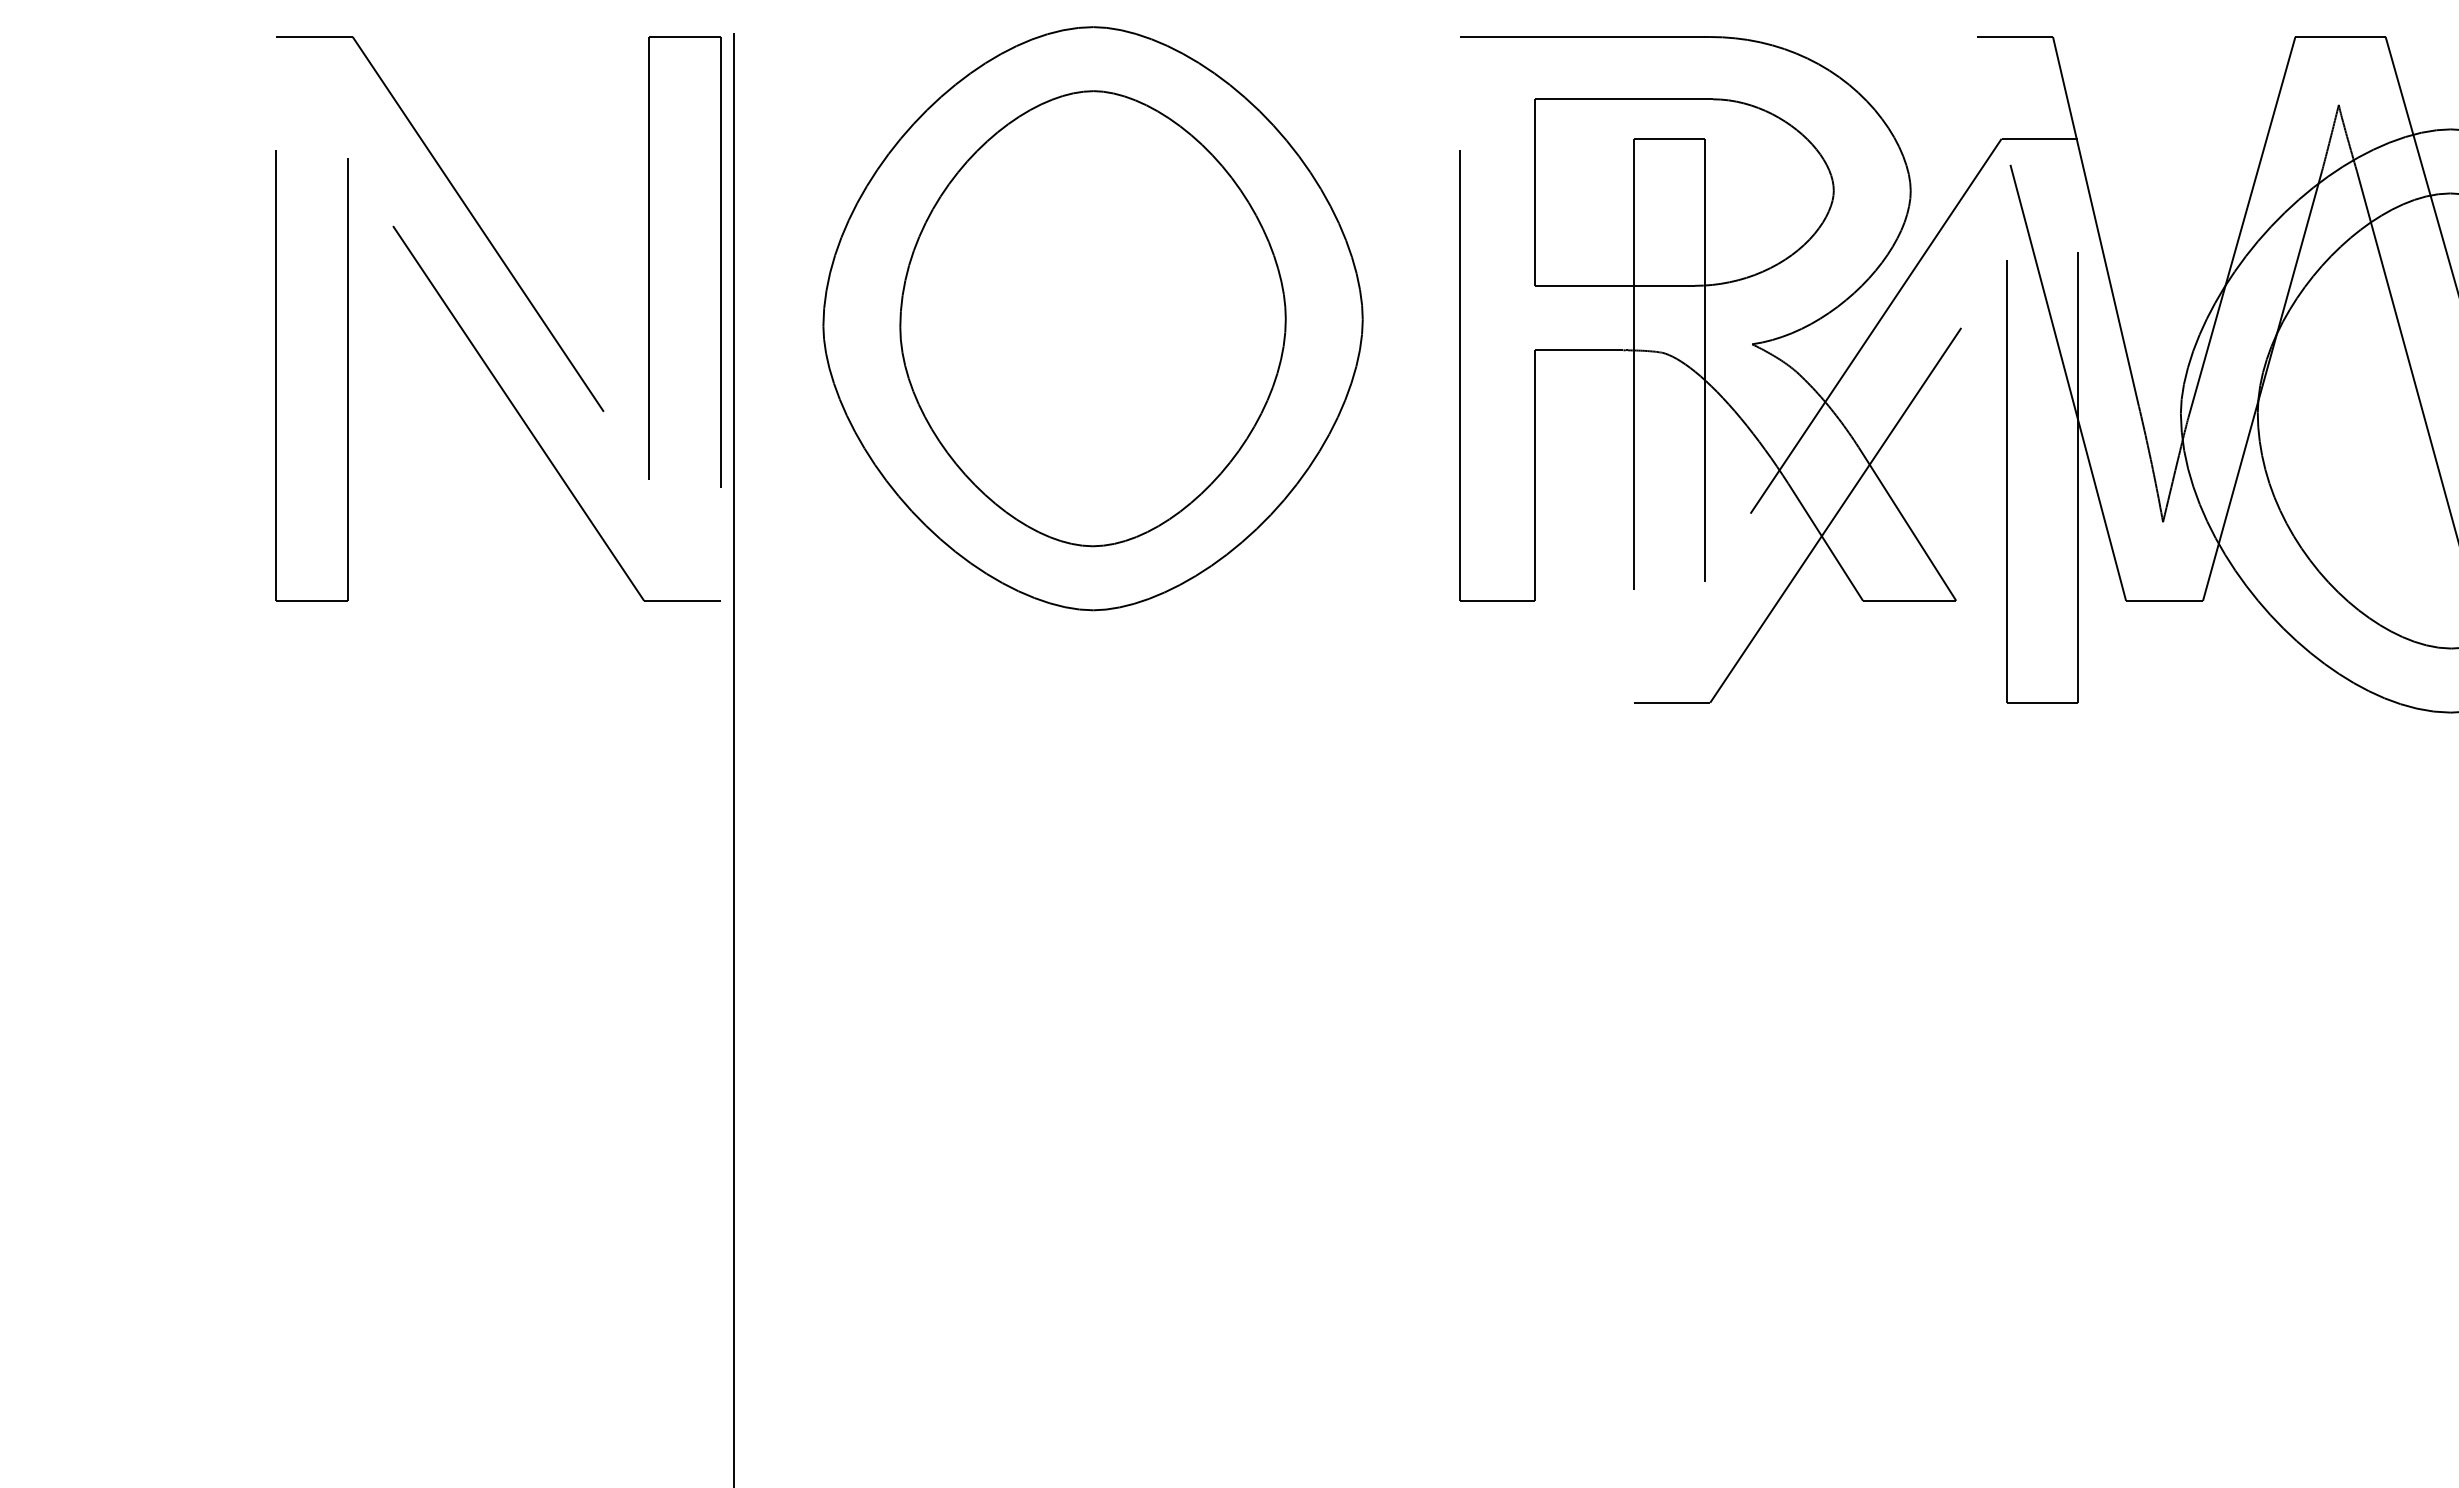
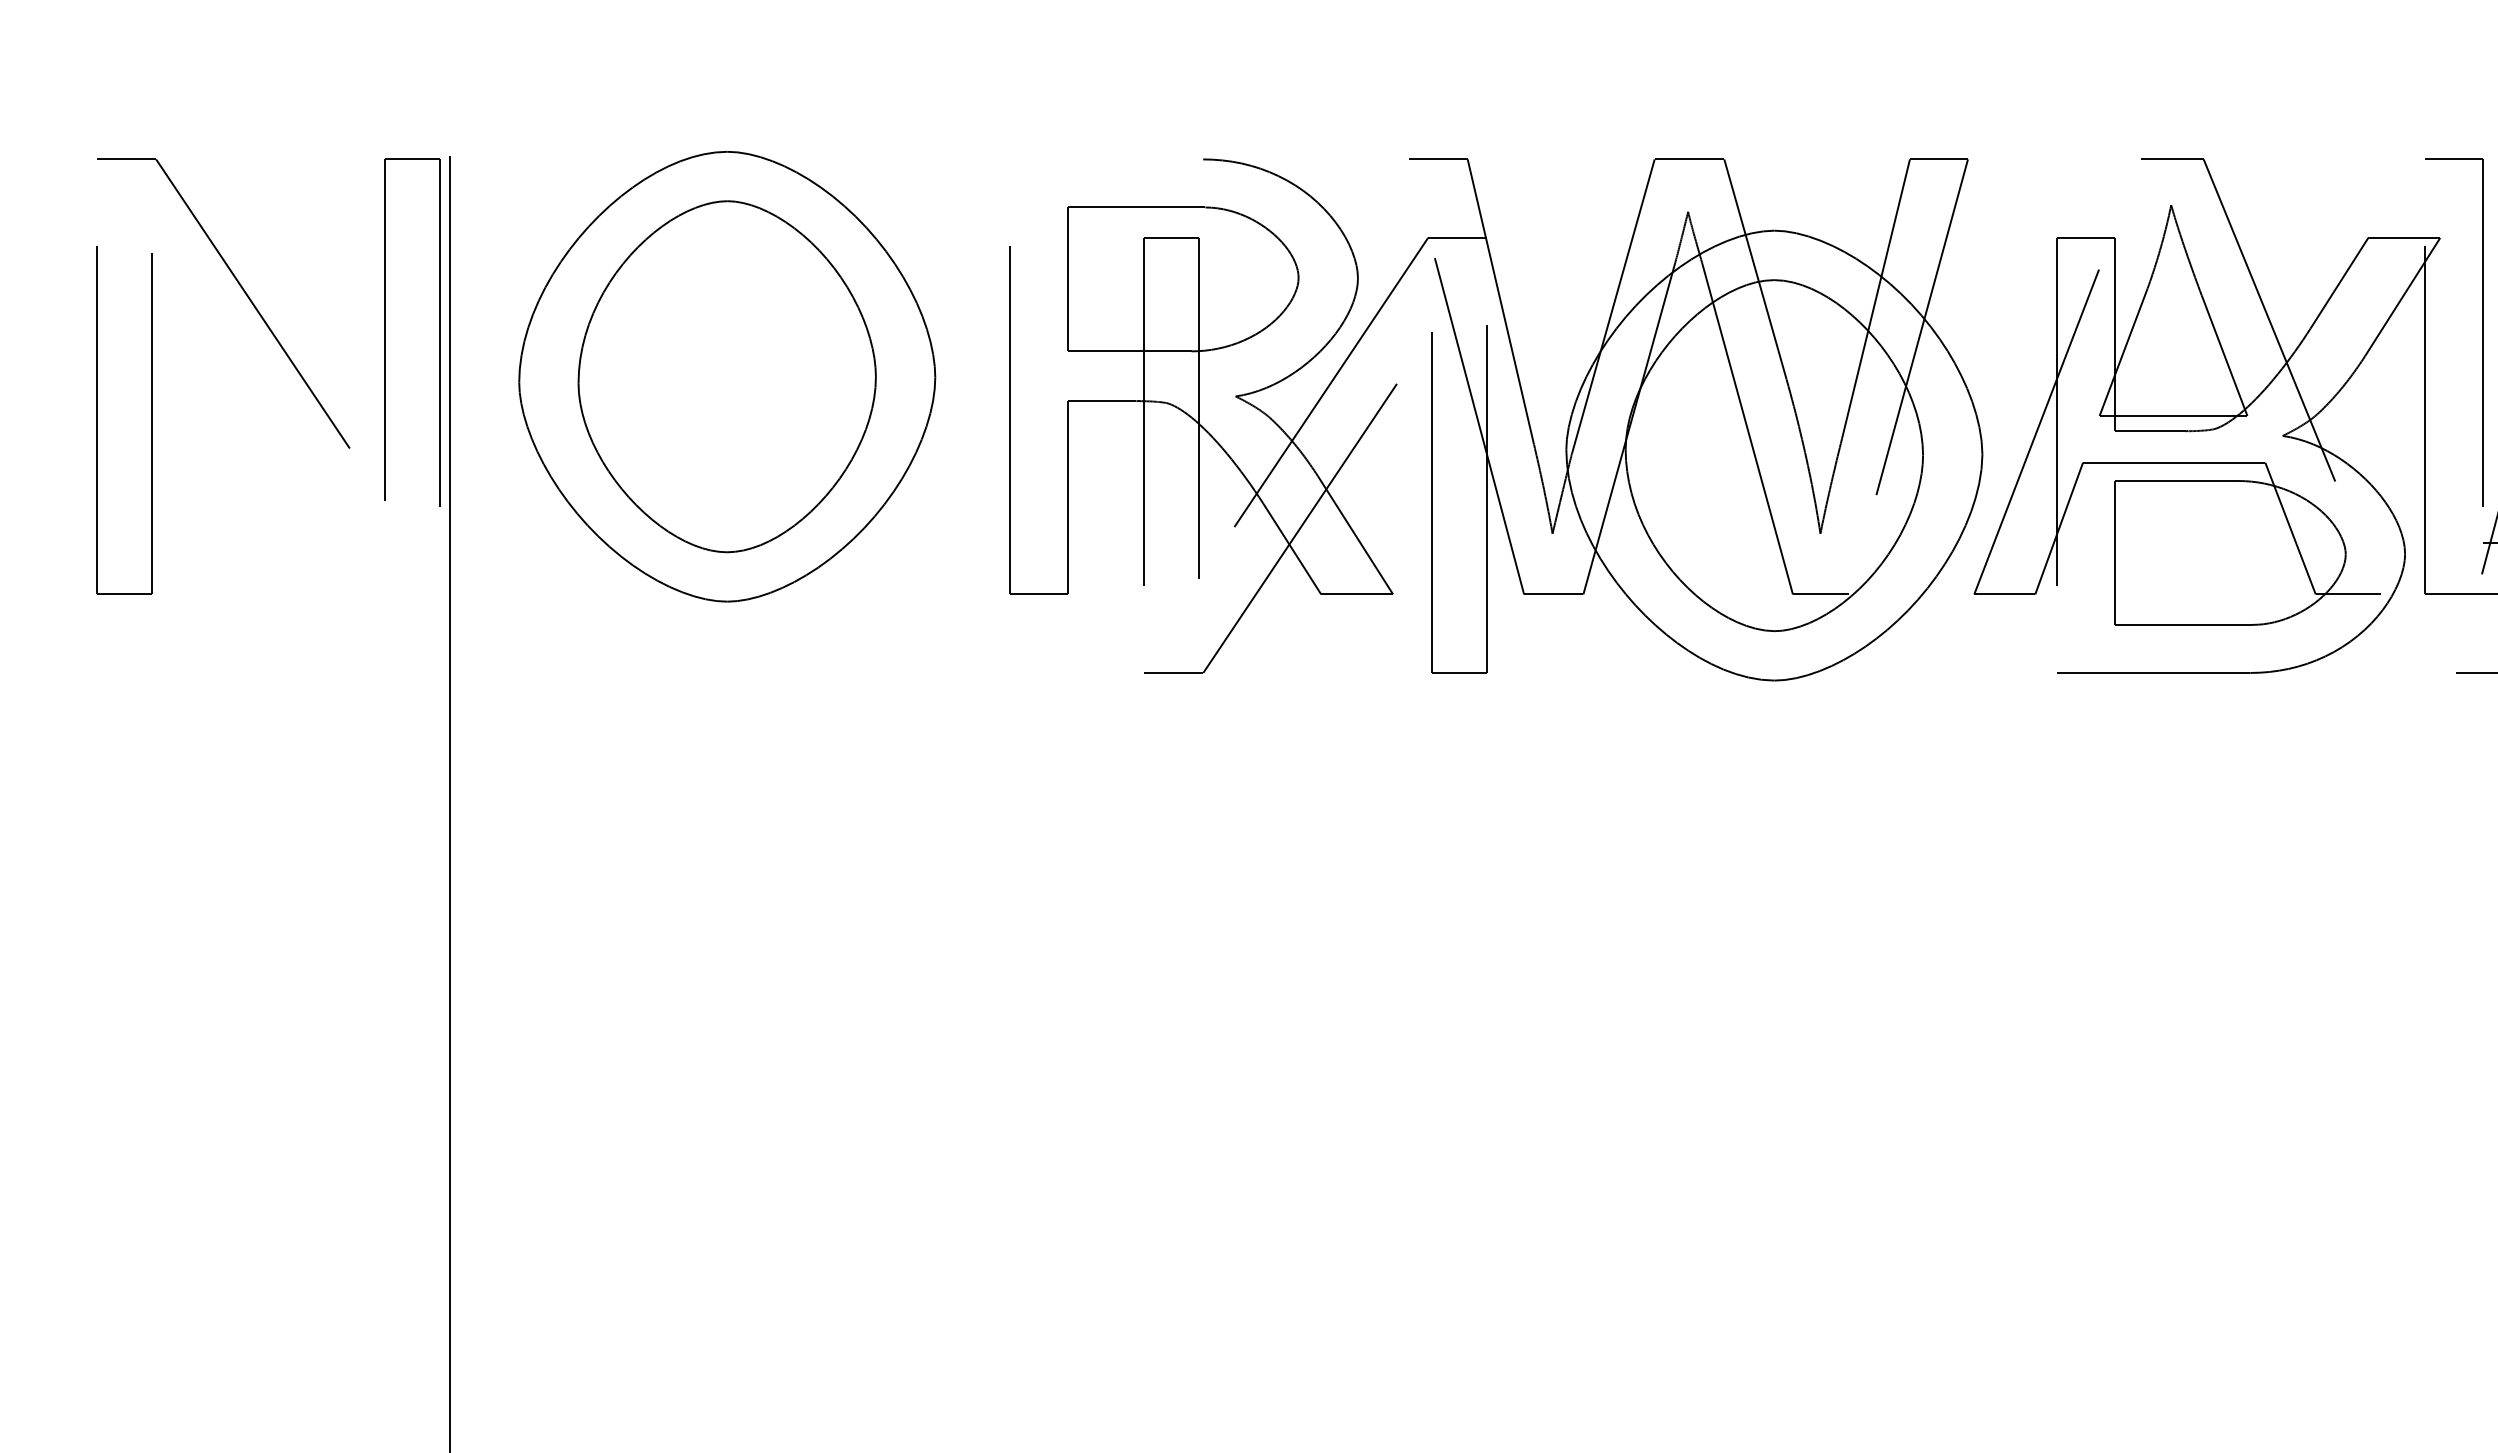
line: (1584, 37) -> (1106, 159), removed
part: (530, 428) -> (293, 461), removed

